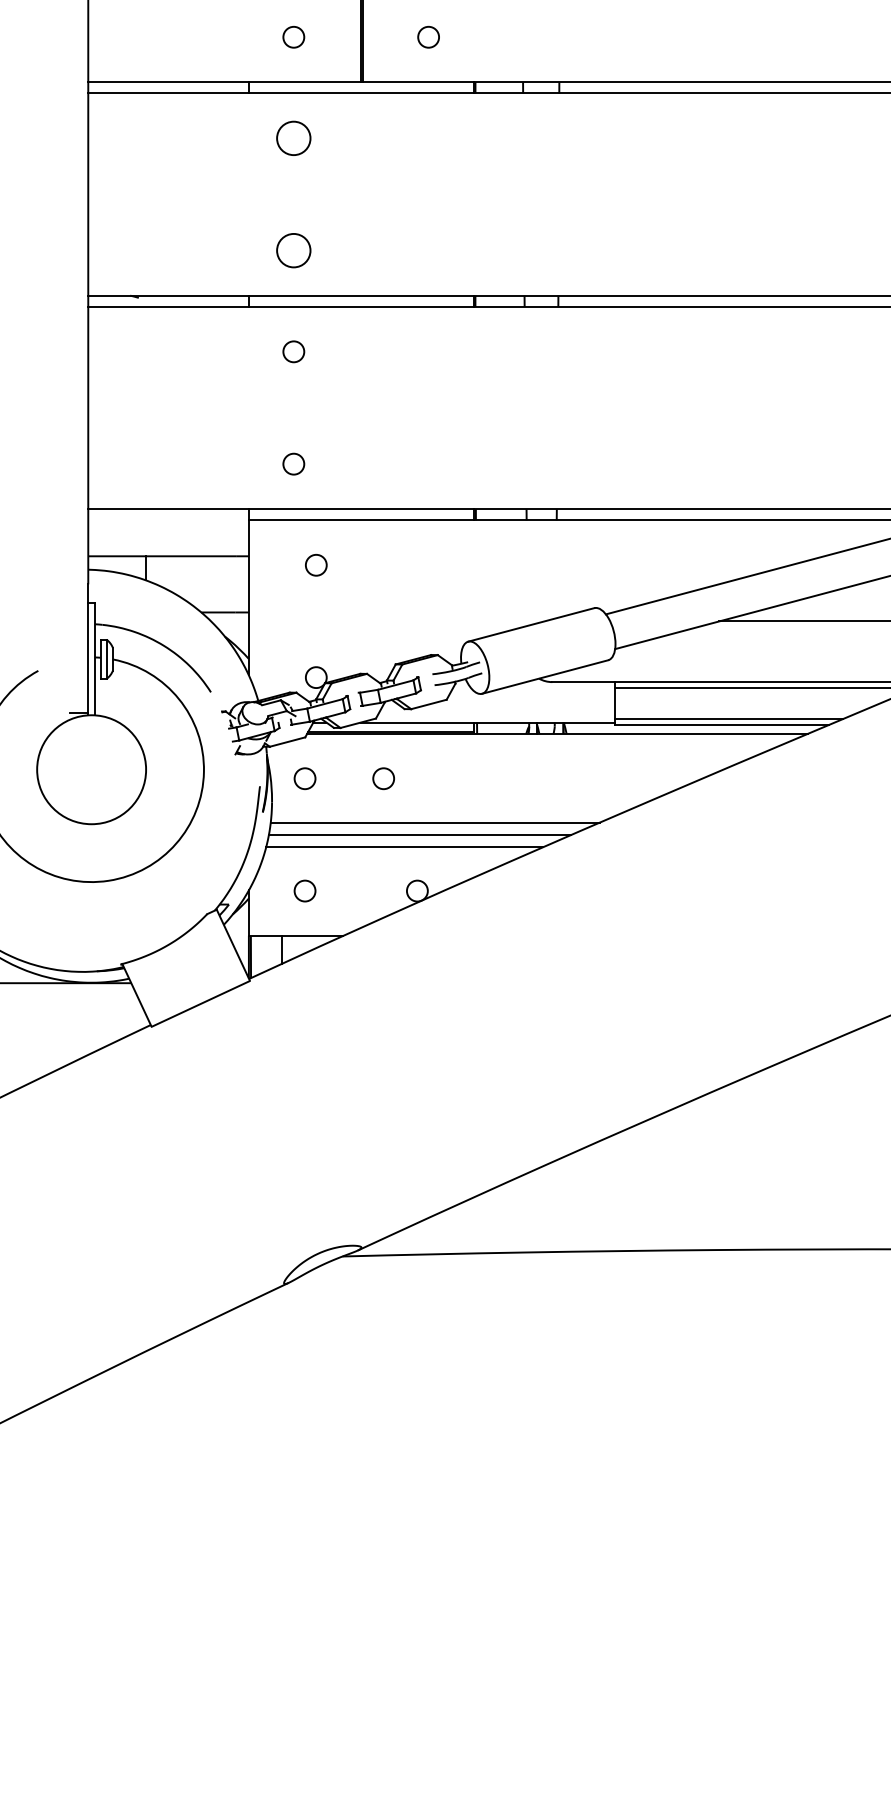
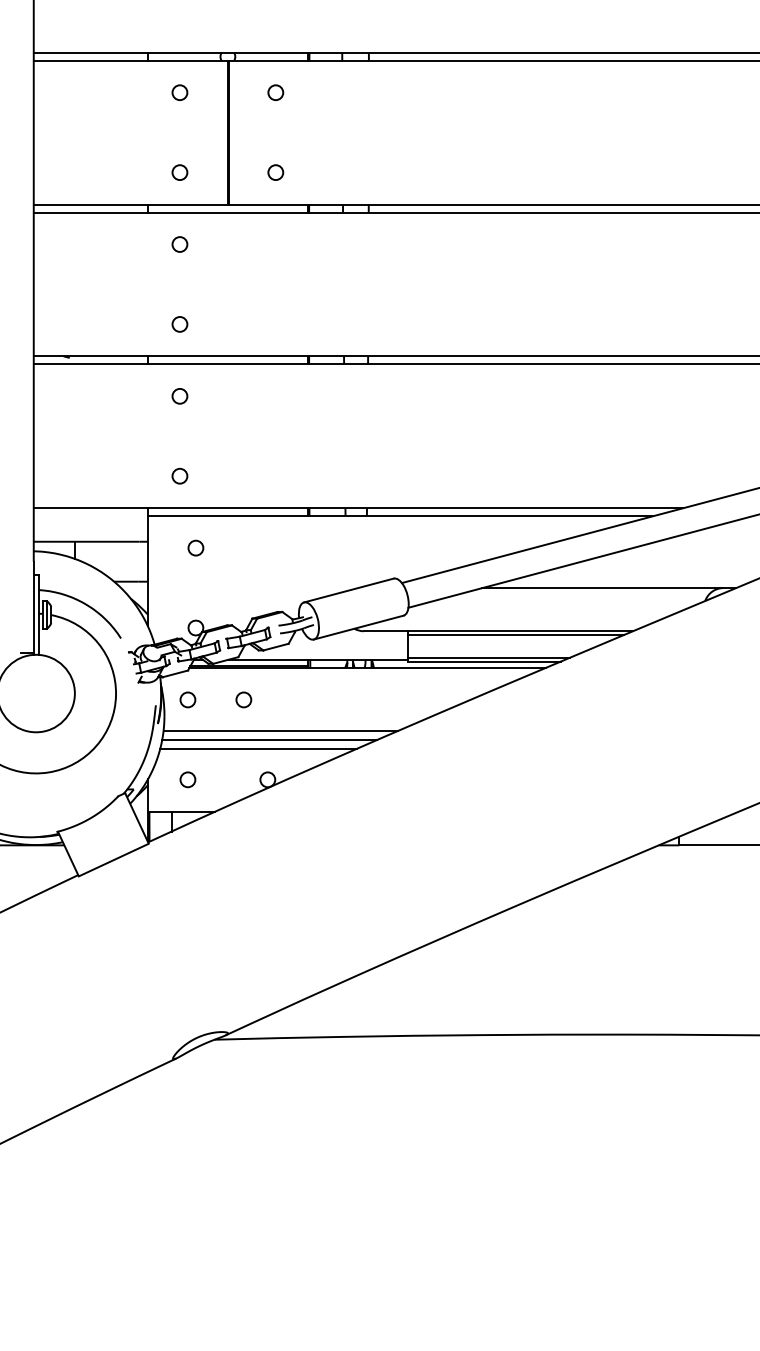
circle: (293, 138) -> (179, 244), size x0.62
circle: (293, 250) -> (179, 324), size x0.62

